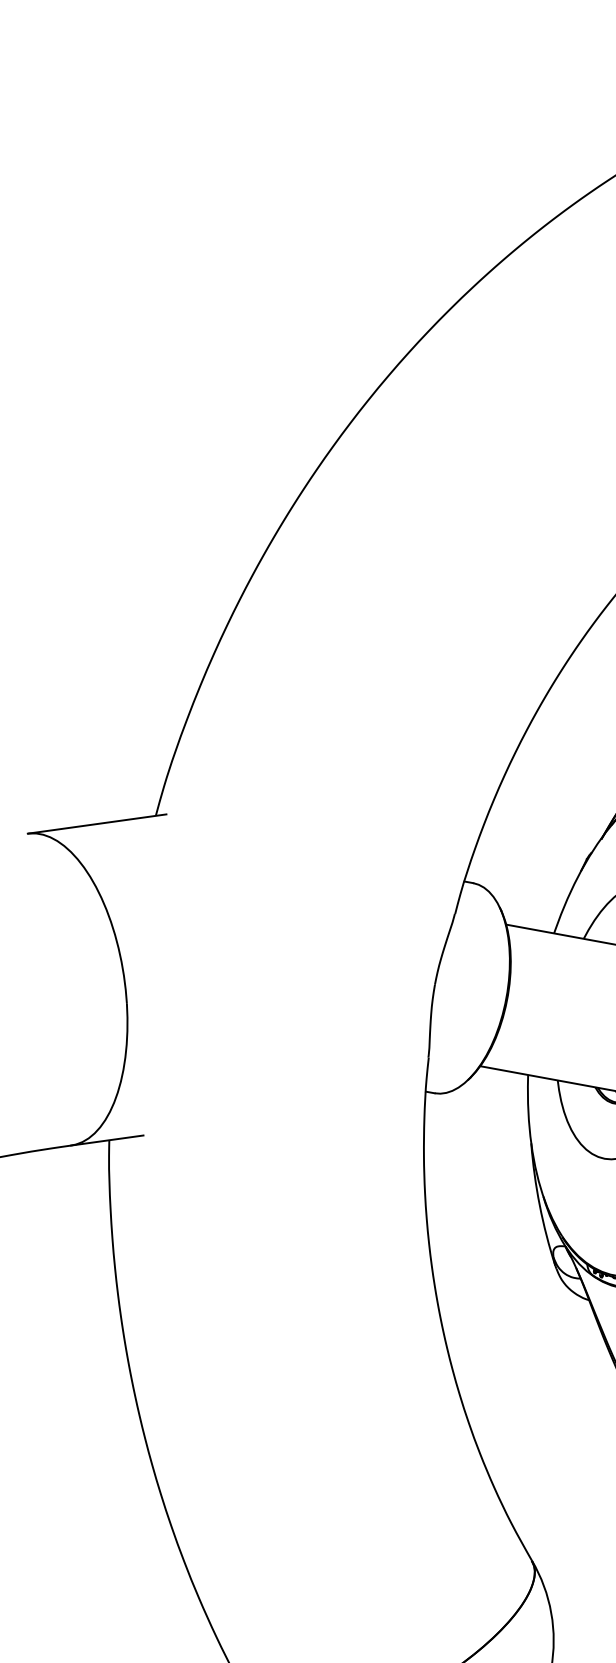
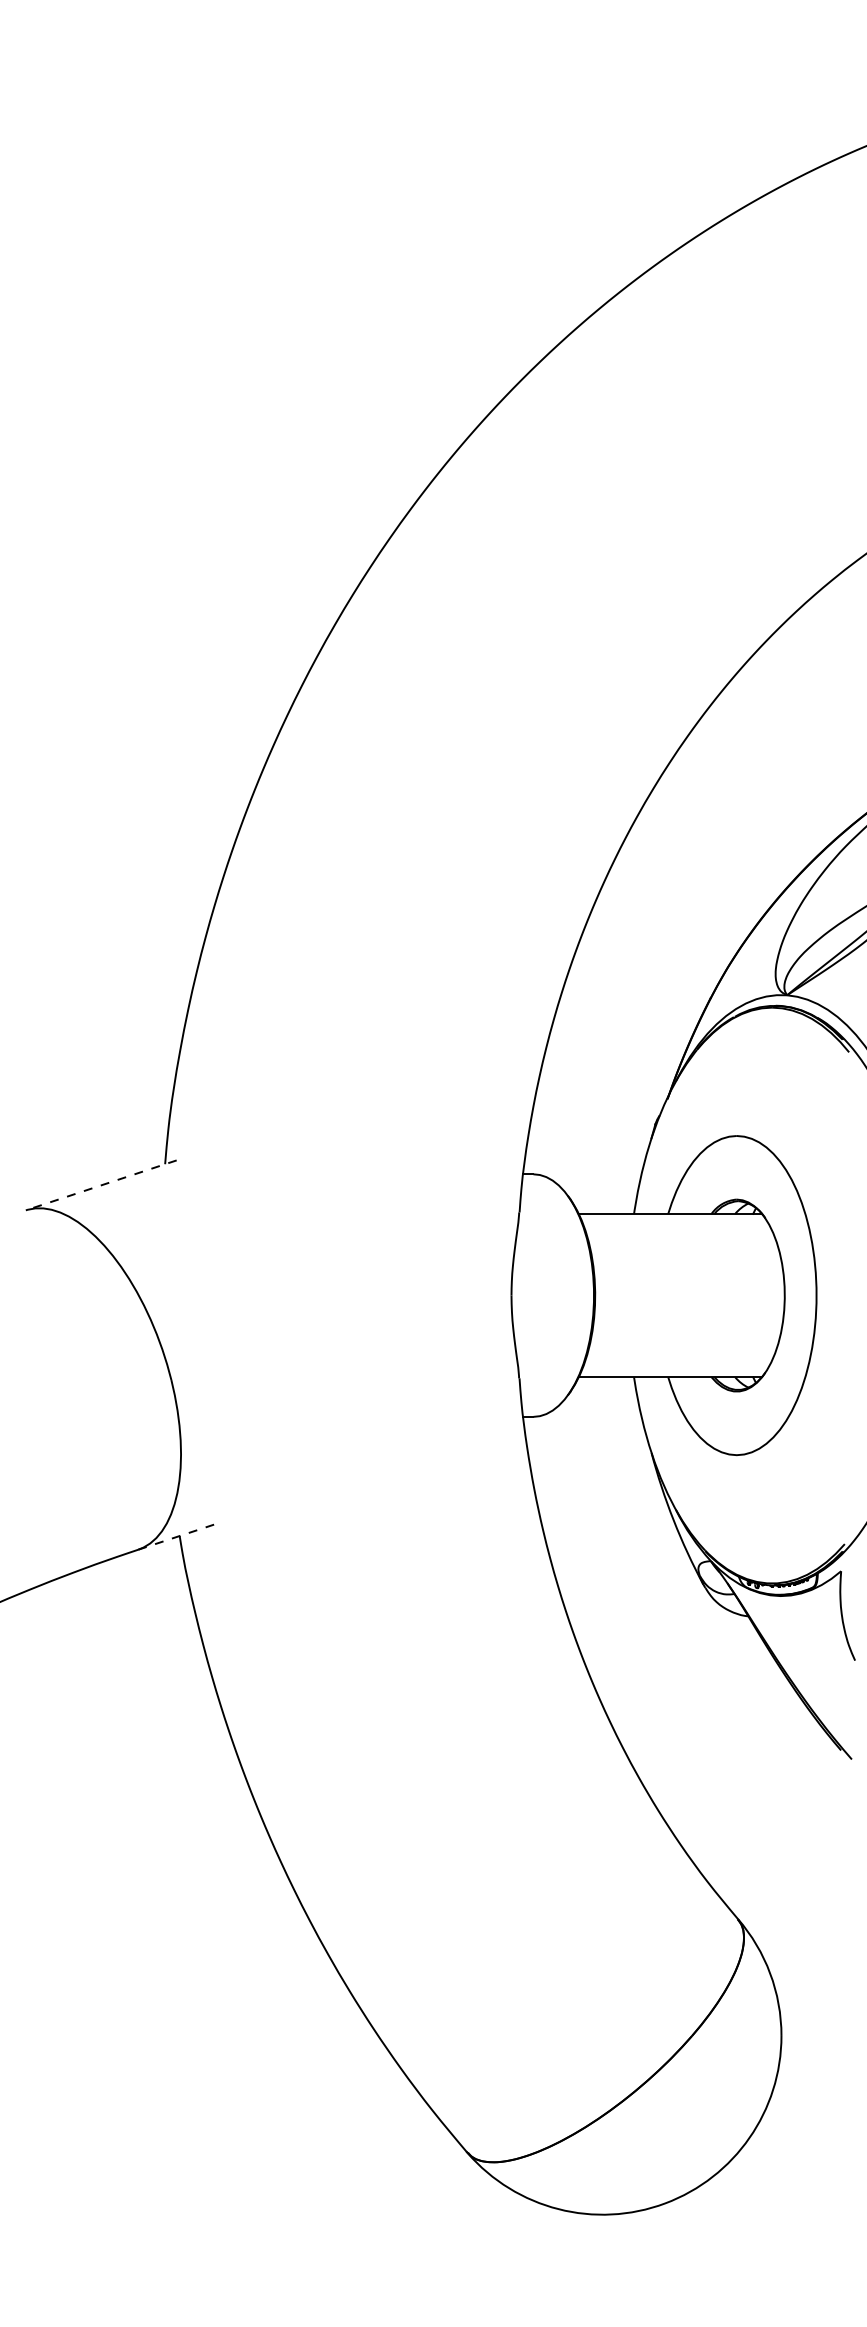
line: (96, 824) -> (100, 1185), solid -> dashed
line: (108, 1140) -> (178, 1536), solid -> dashed

